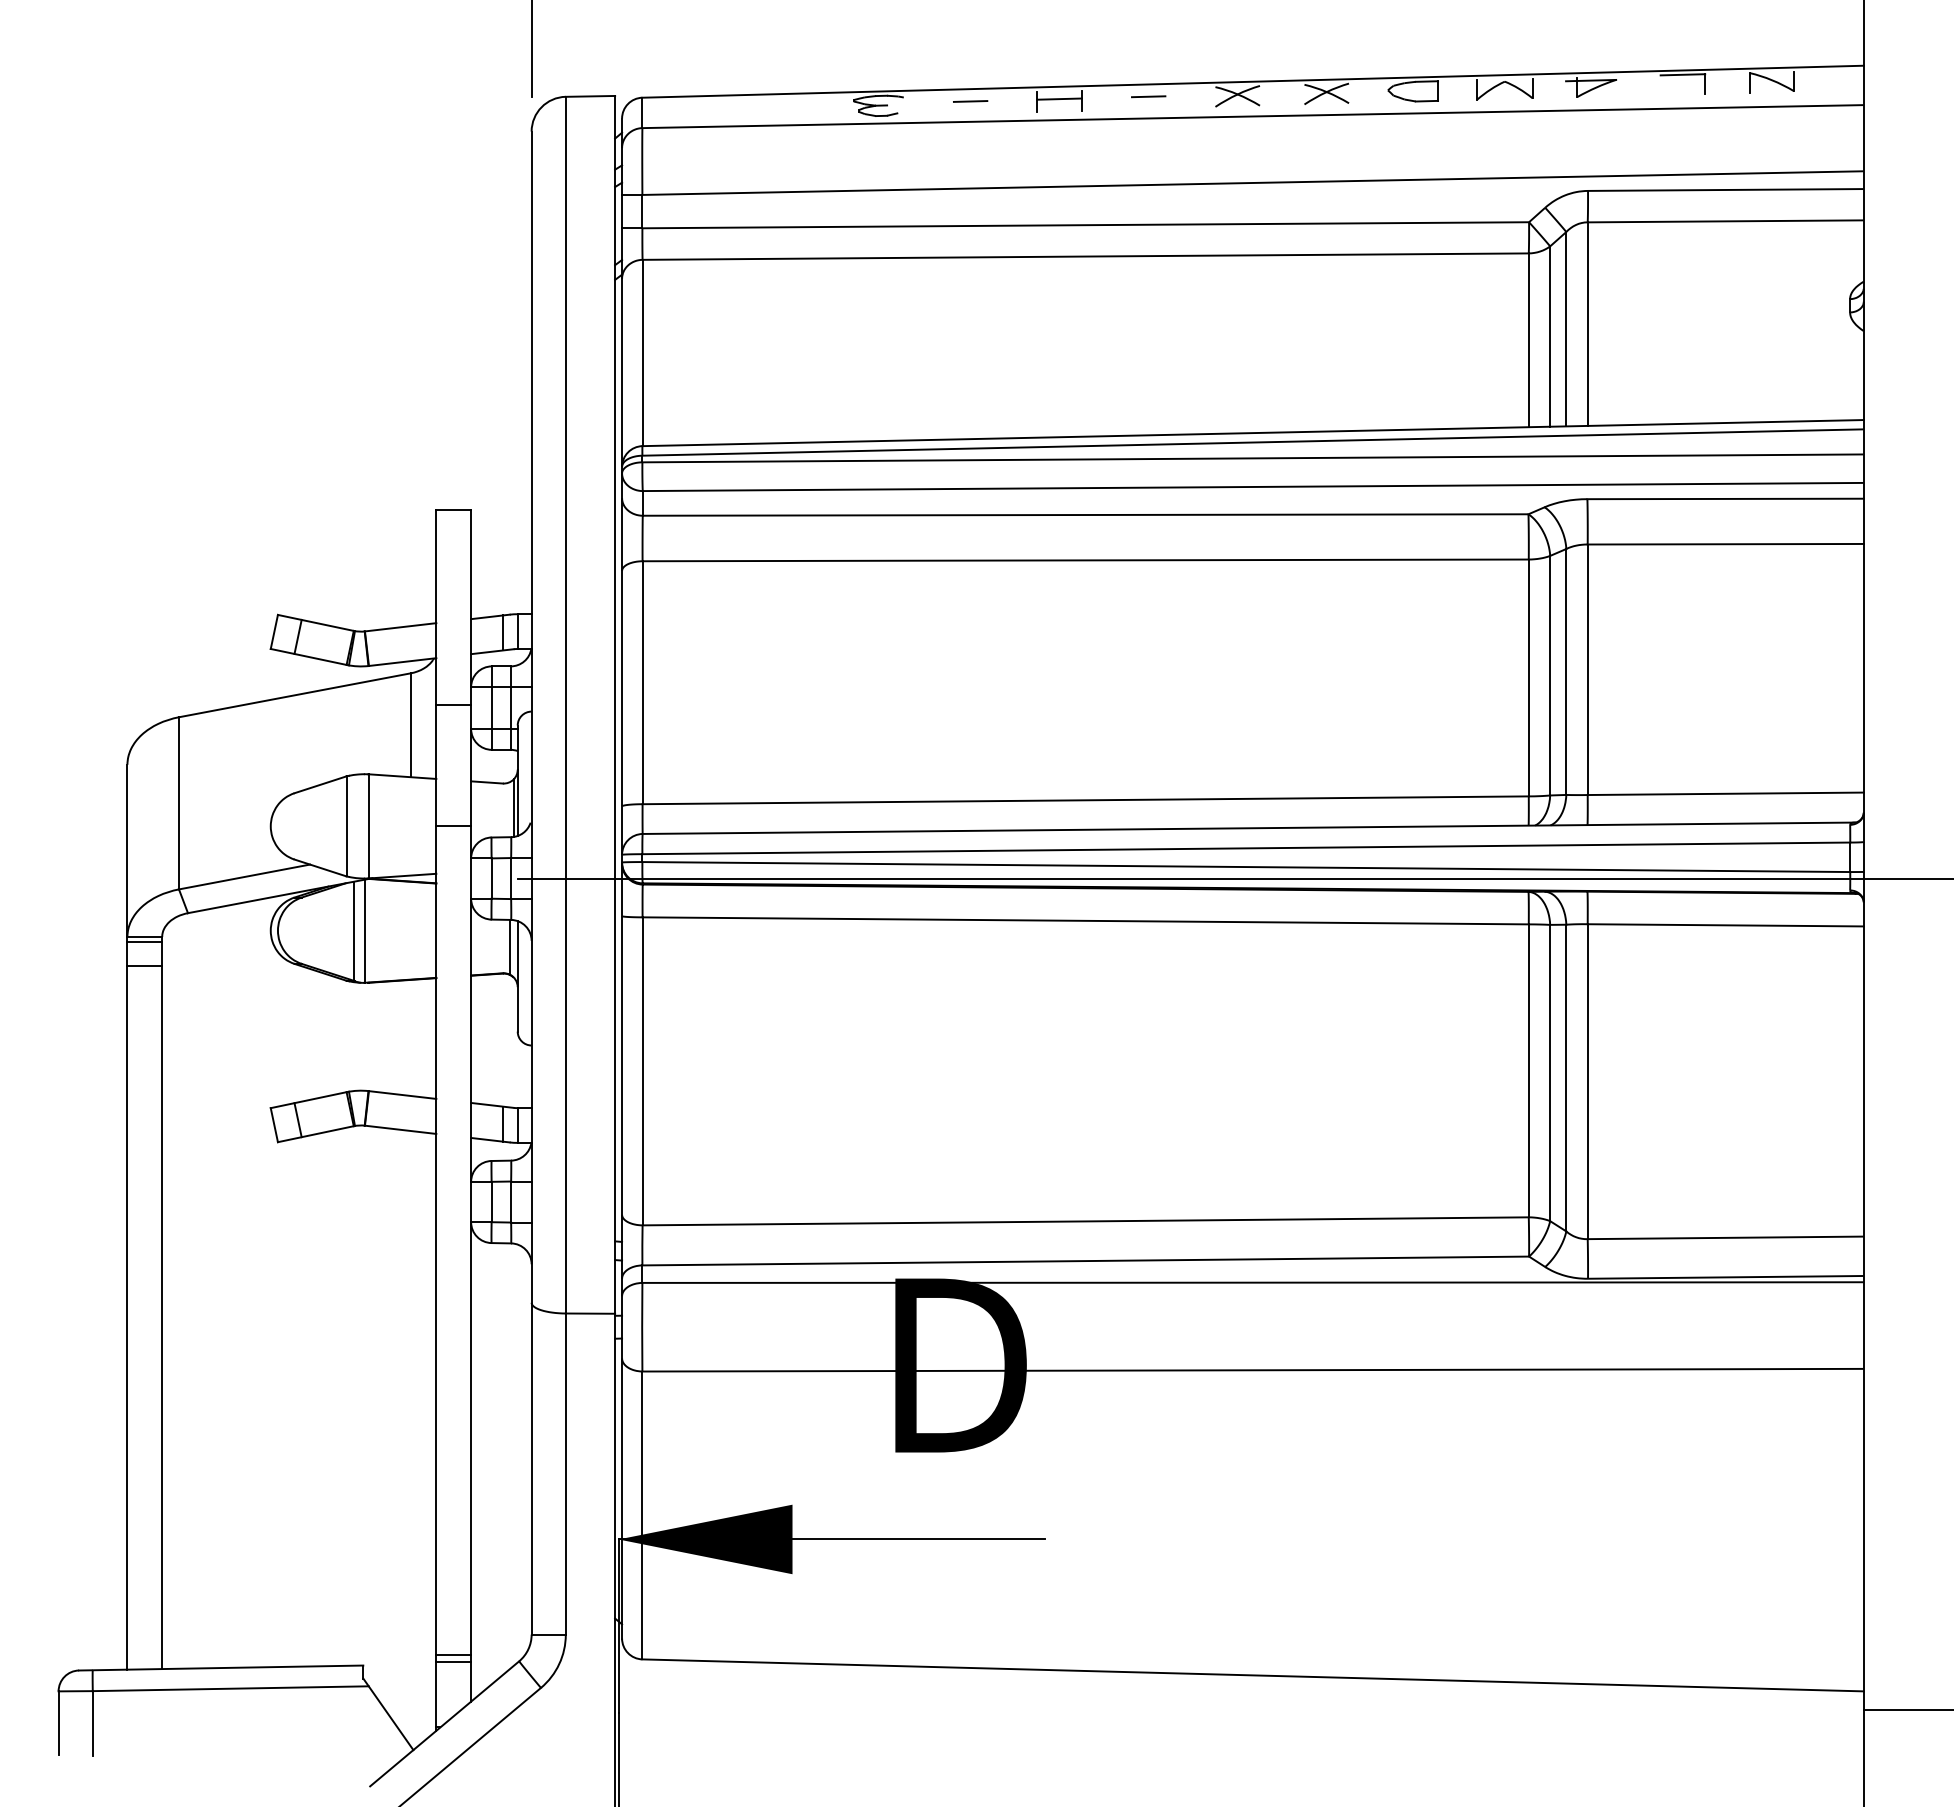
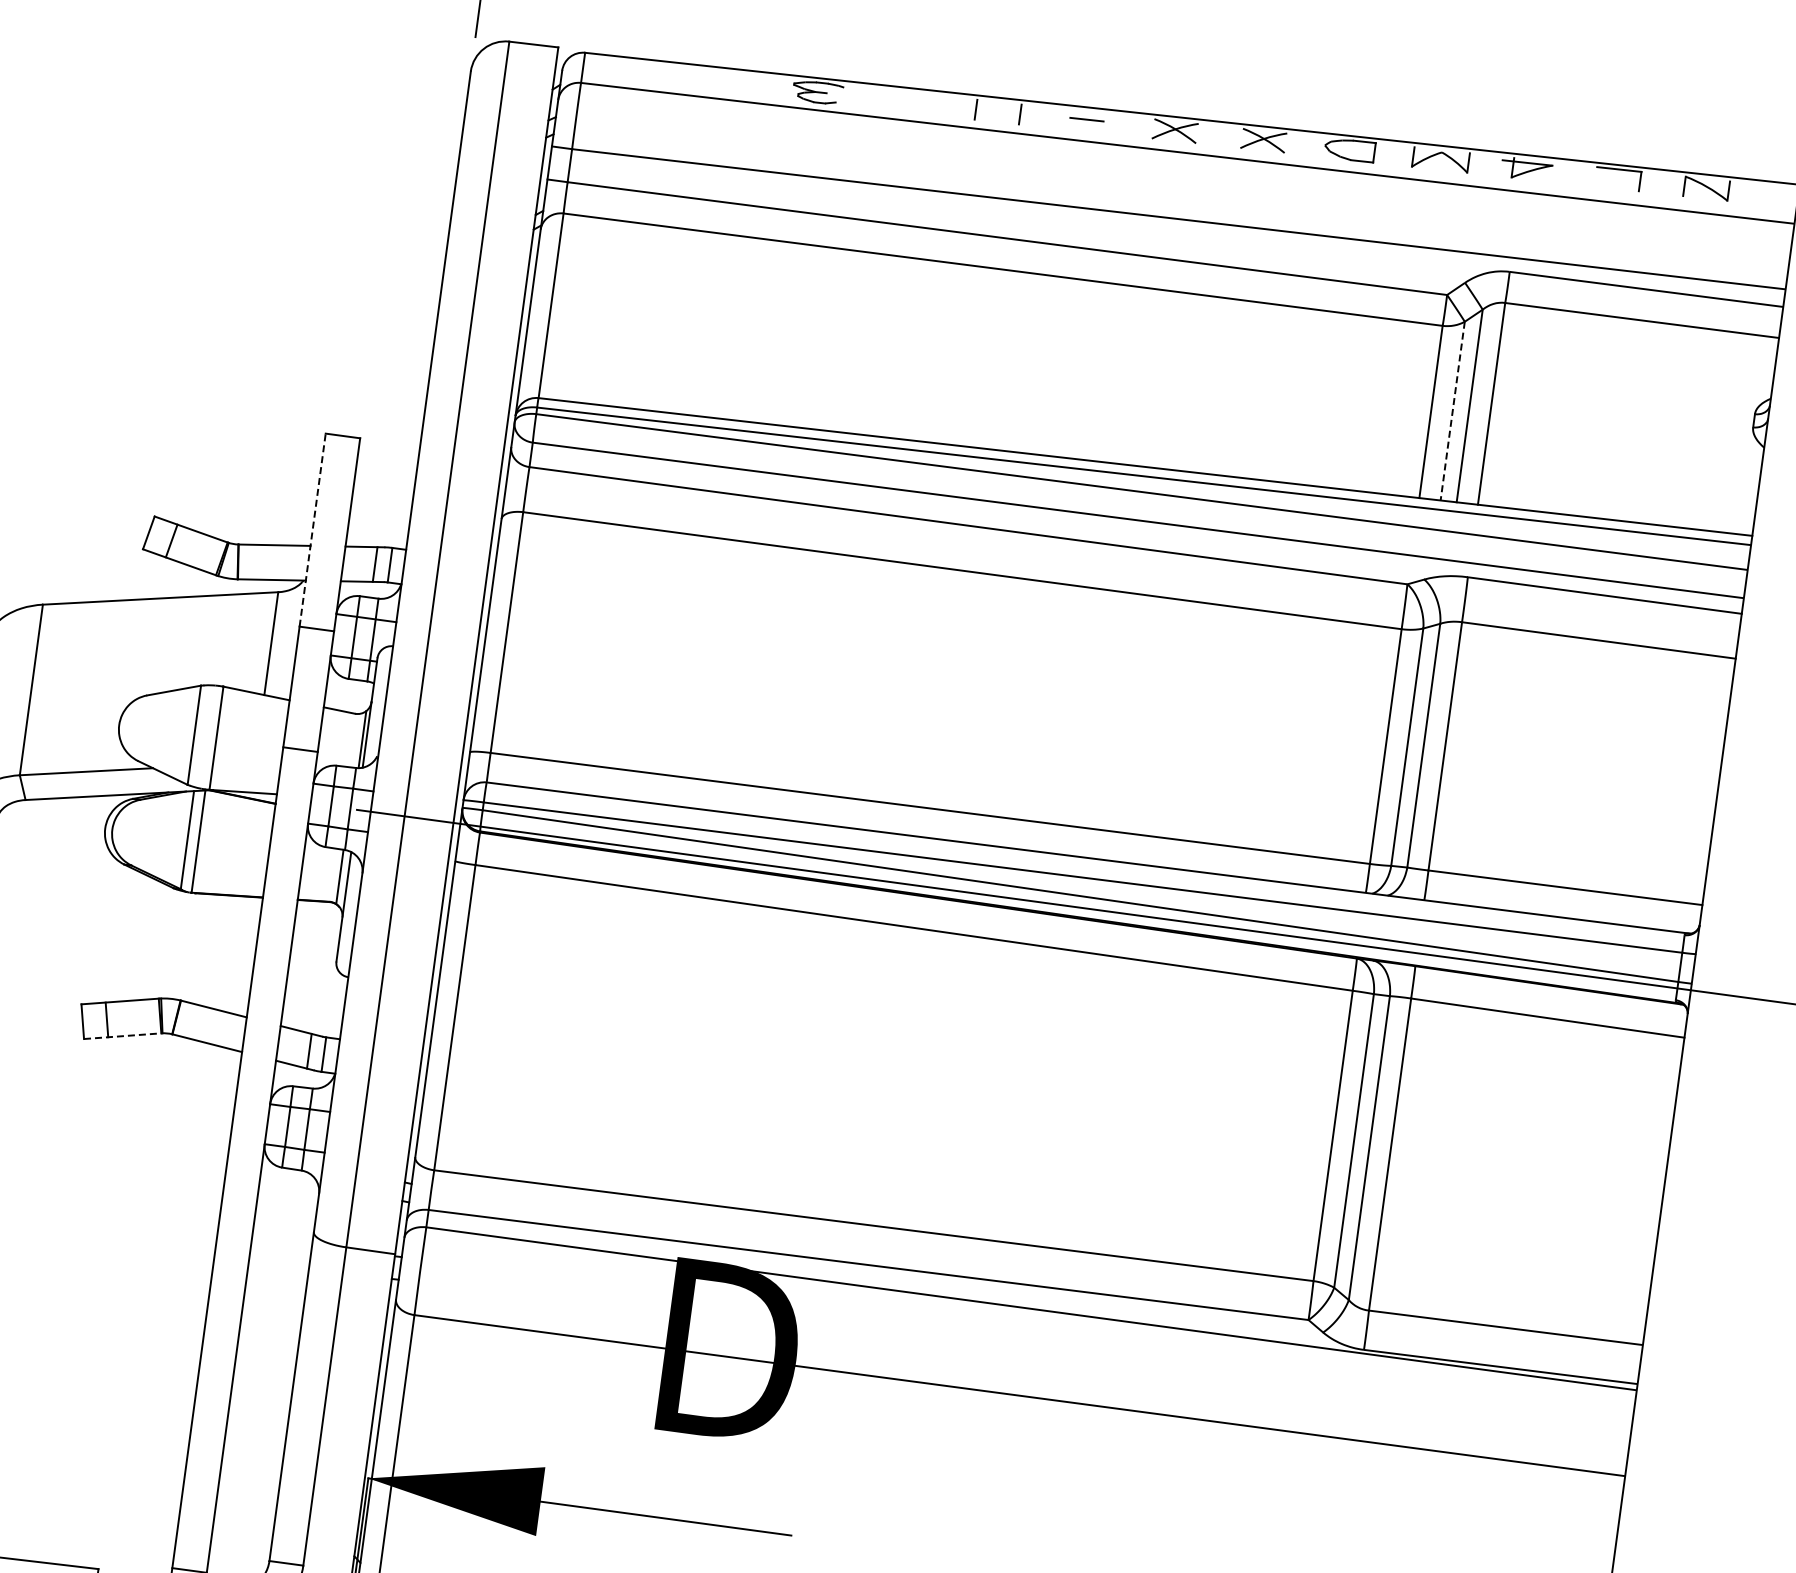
line: (1059, 98) -> (998, 109), removed
line: (970, 101) -> (909, 100), removed
line: (1550, 337) -> (1452, 412), solid -> dashed
line: (436, 606) -> (312, 529), solid -> dashed
line: (315, 1134) -> (122, 1036), solid -> dashed

